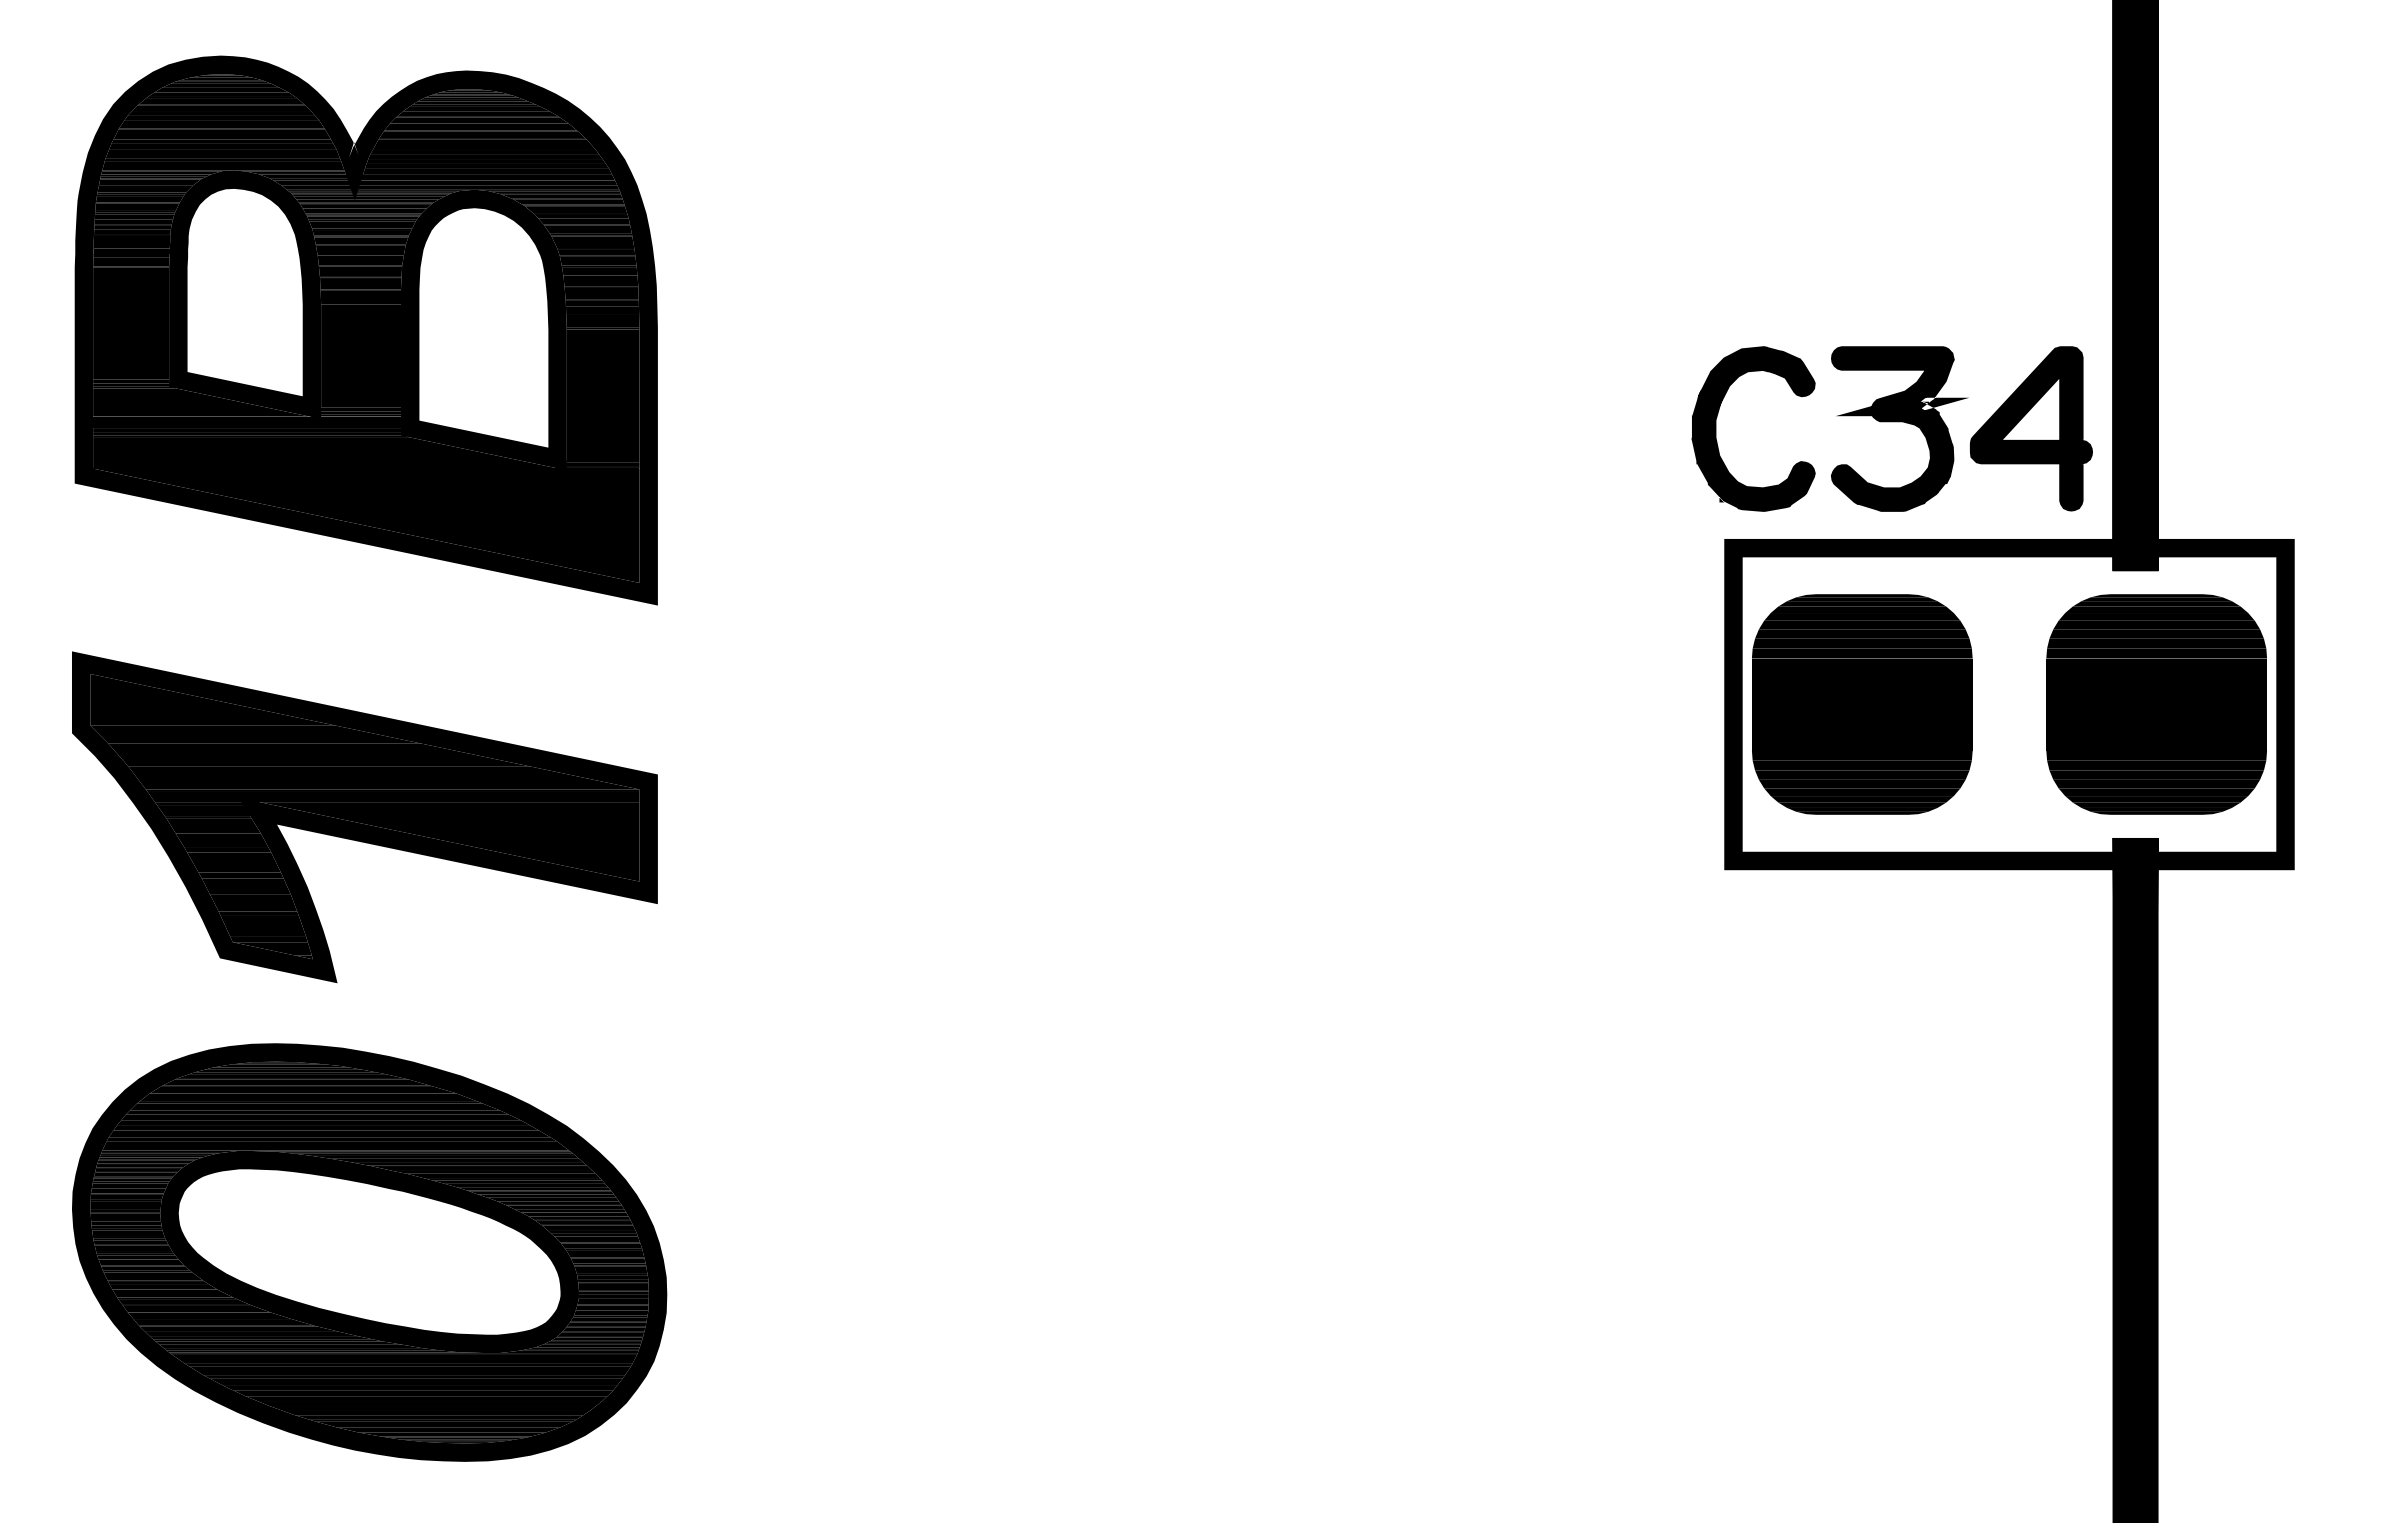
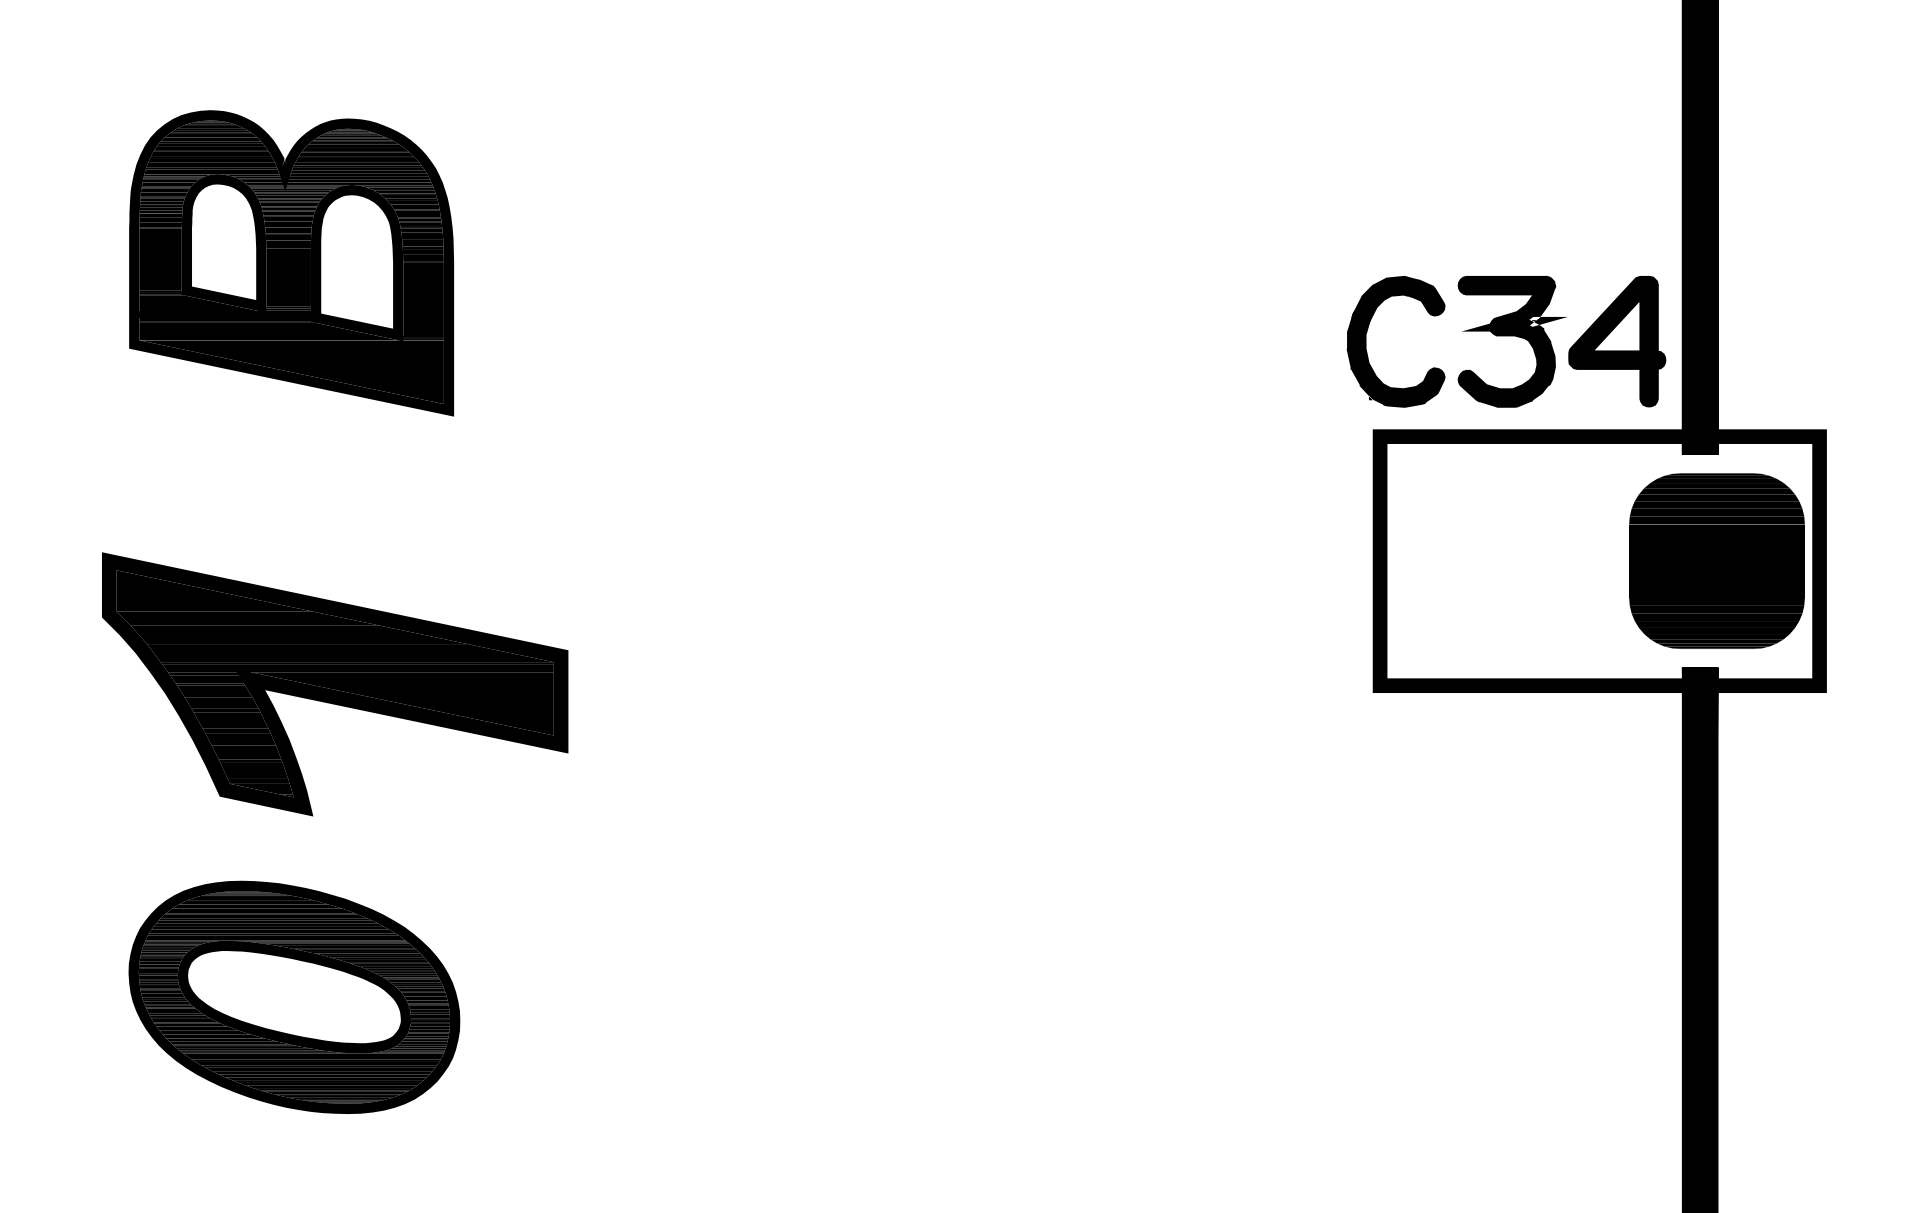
part: (365, 330) -> (291, 263), size x0.7
part: (1862, 704) -> (1482, 561), removed
part: (364, 817) -> (334, 684), moved
part: (369, 1252) -> (294, 997), size x0.7

